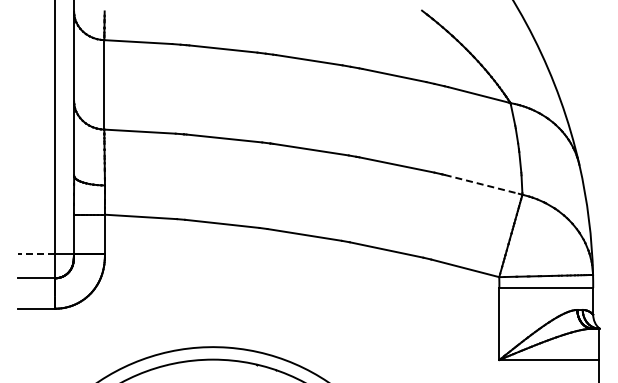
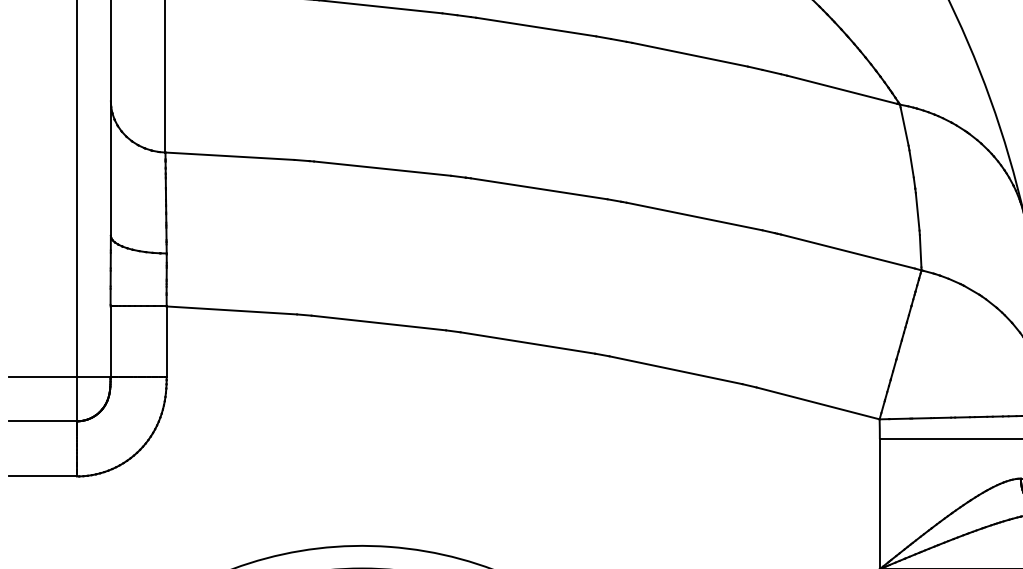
line: (482, 184) -> (849, 251), dashed -> solid
line: (36, 253) -> (42, 376), dashed -> solid

